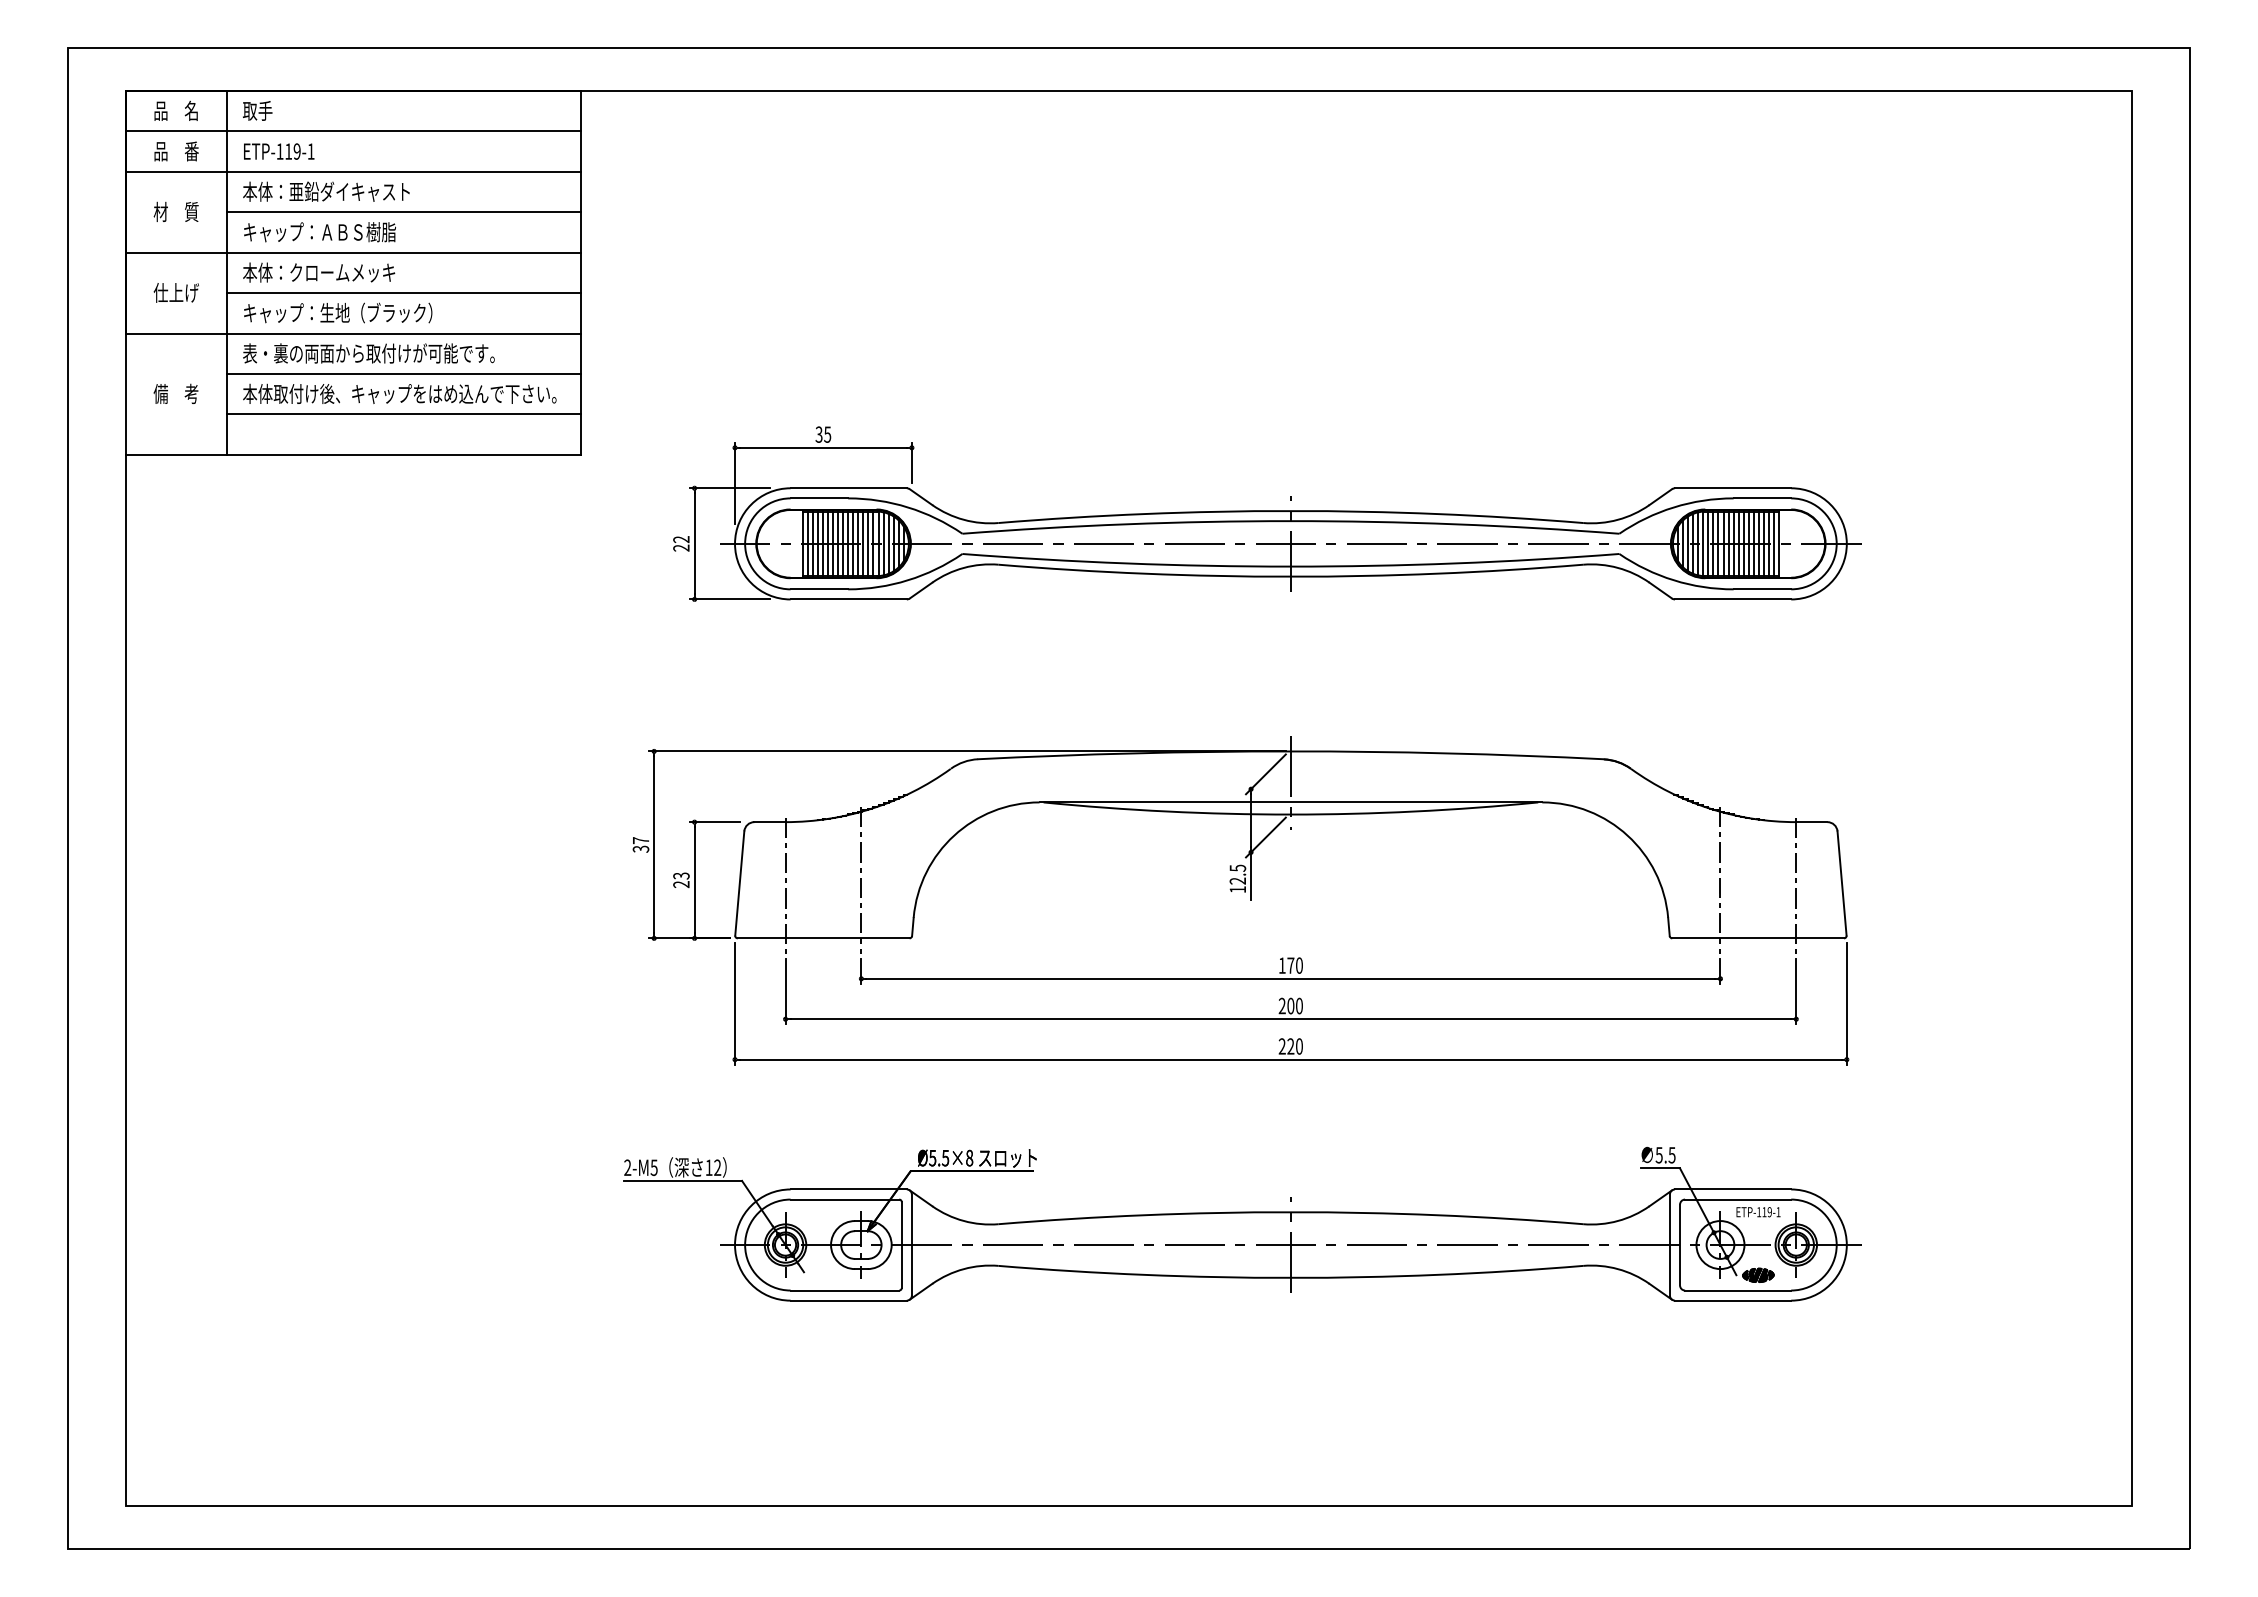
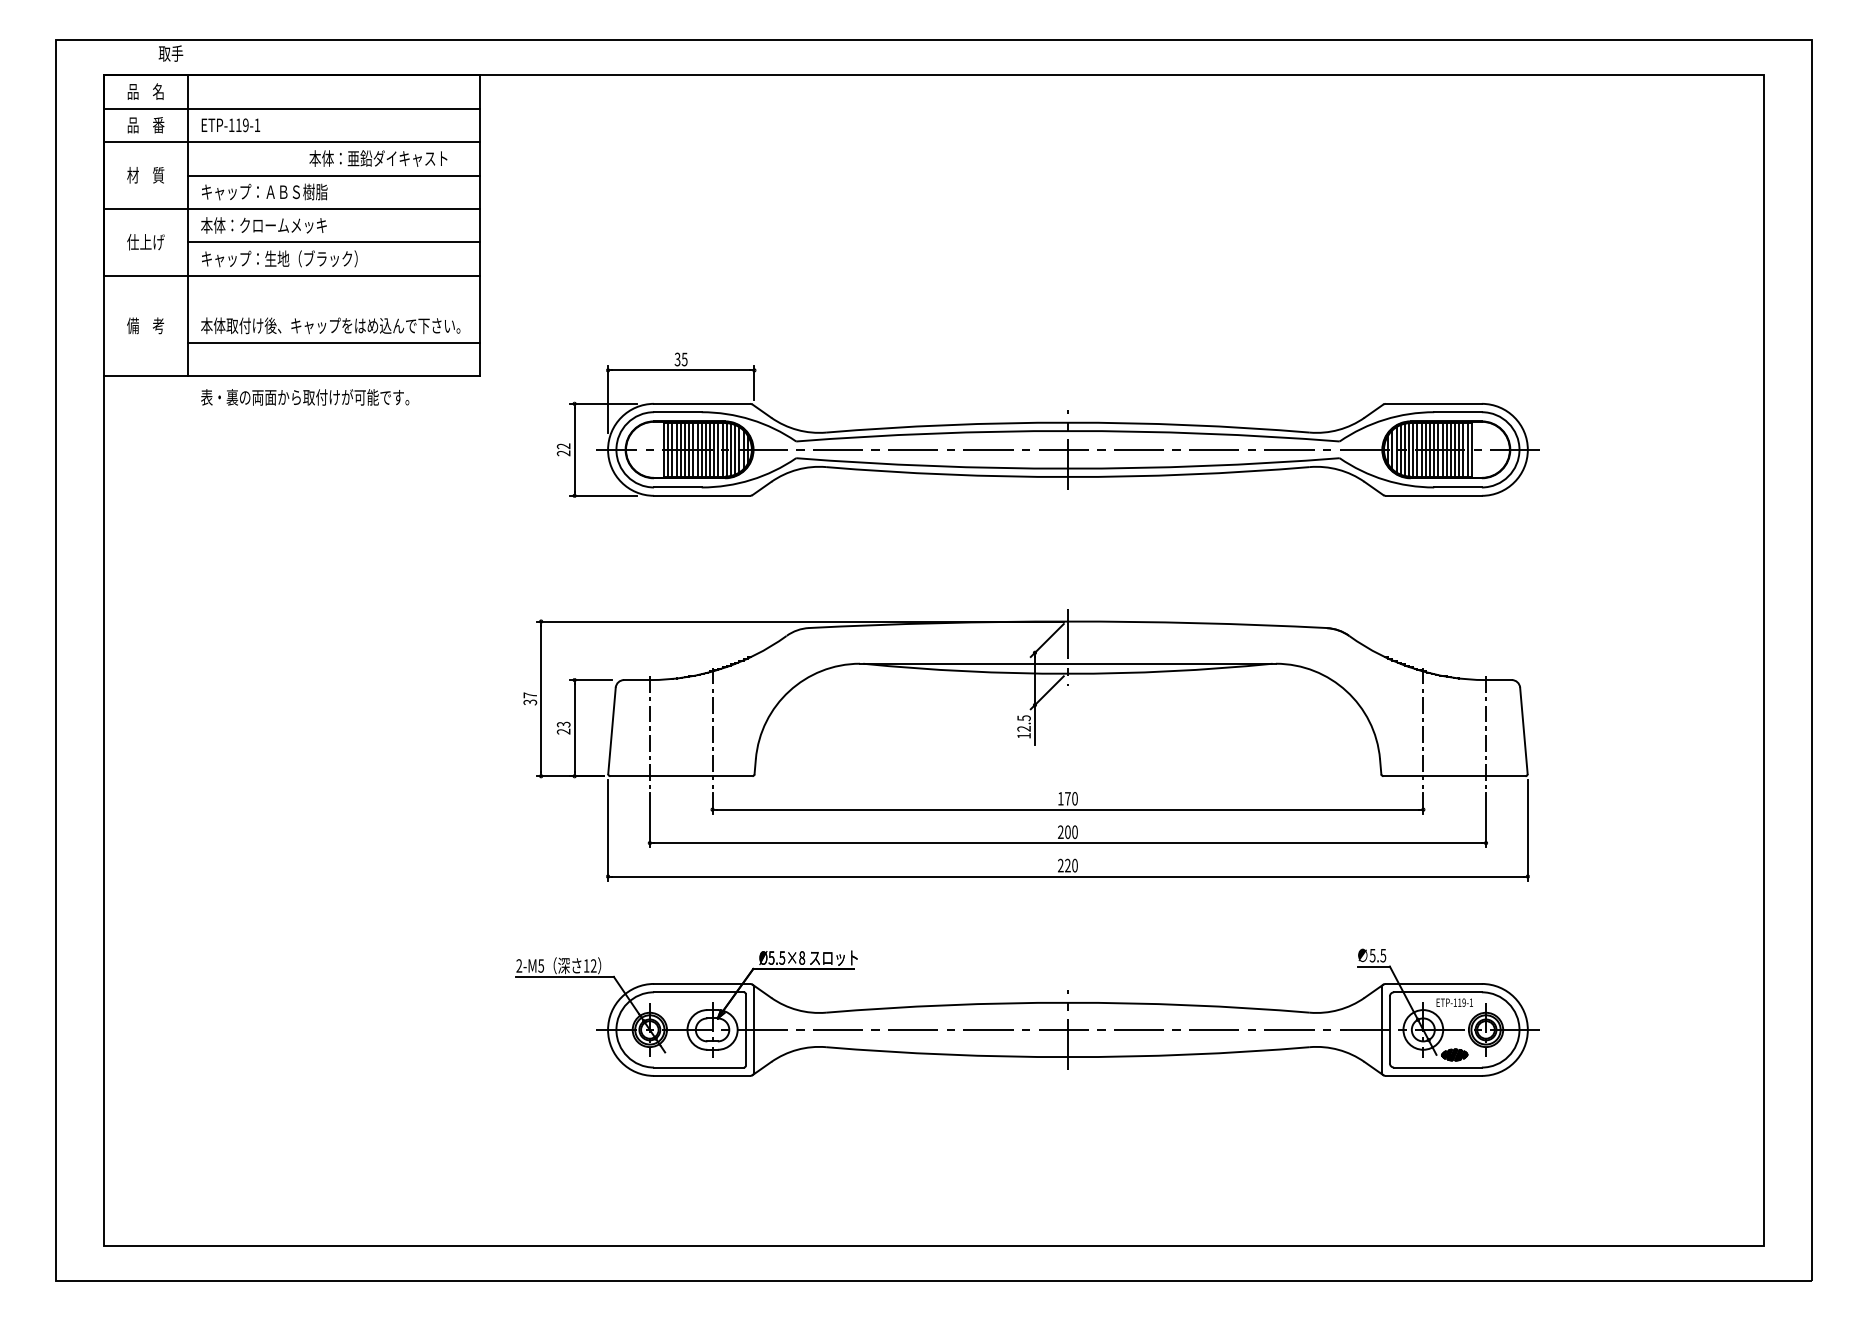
text: (257, 110) -> (170, 53), moved
text: (326, 191) -> (378, 158), moved
text: (368, 353) -> (304, 397), moved
line: (403, 373) -> (333, 308), removed

